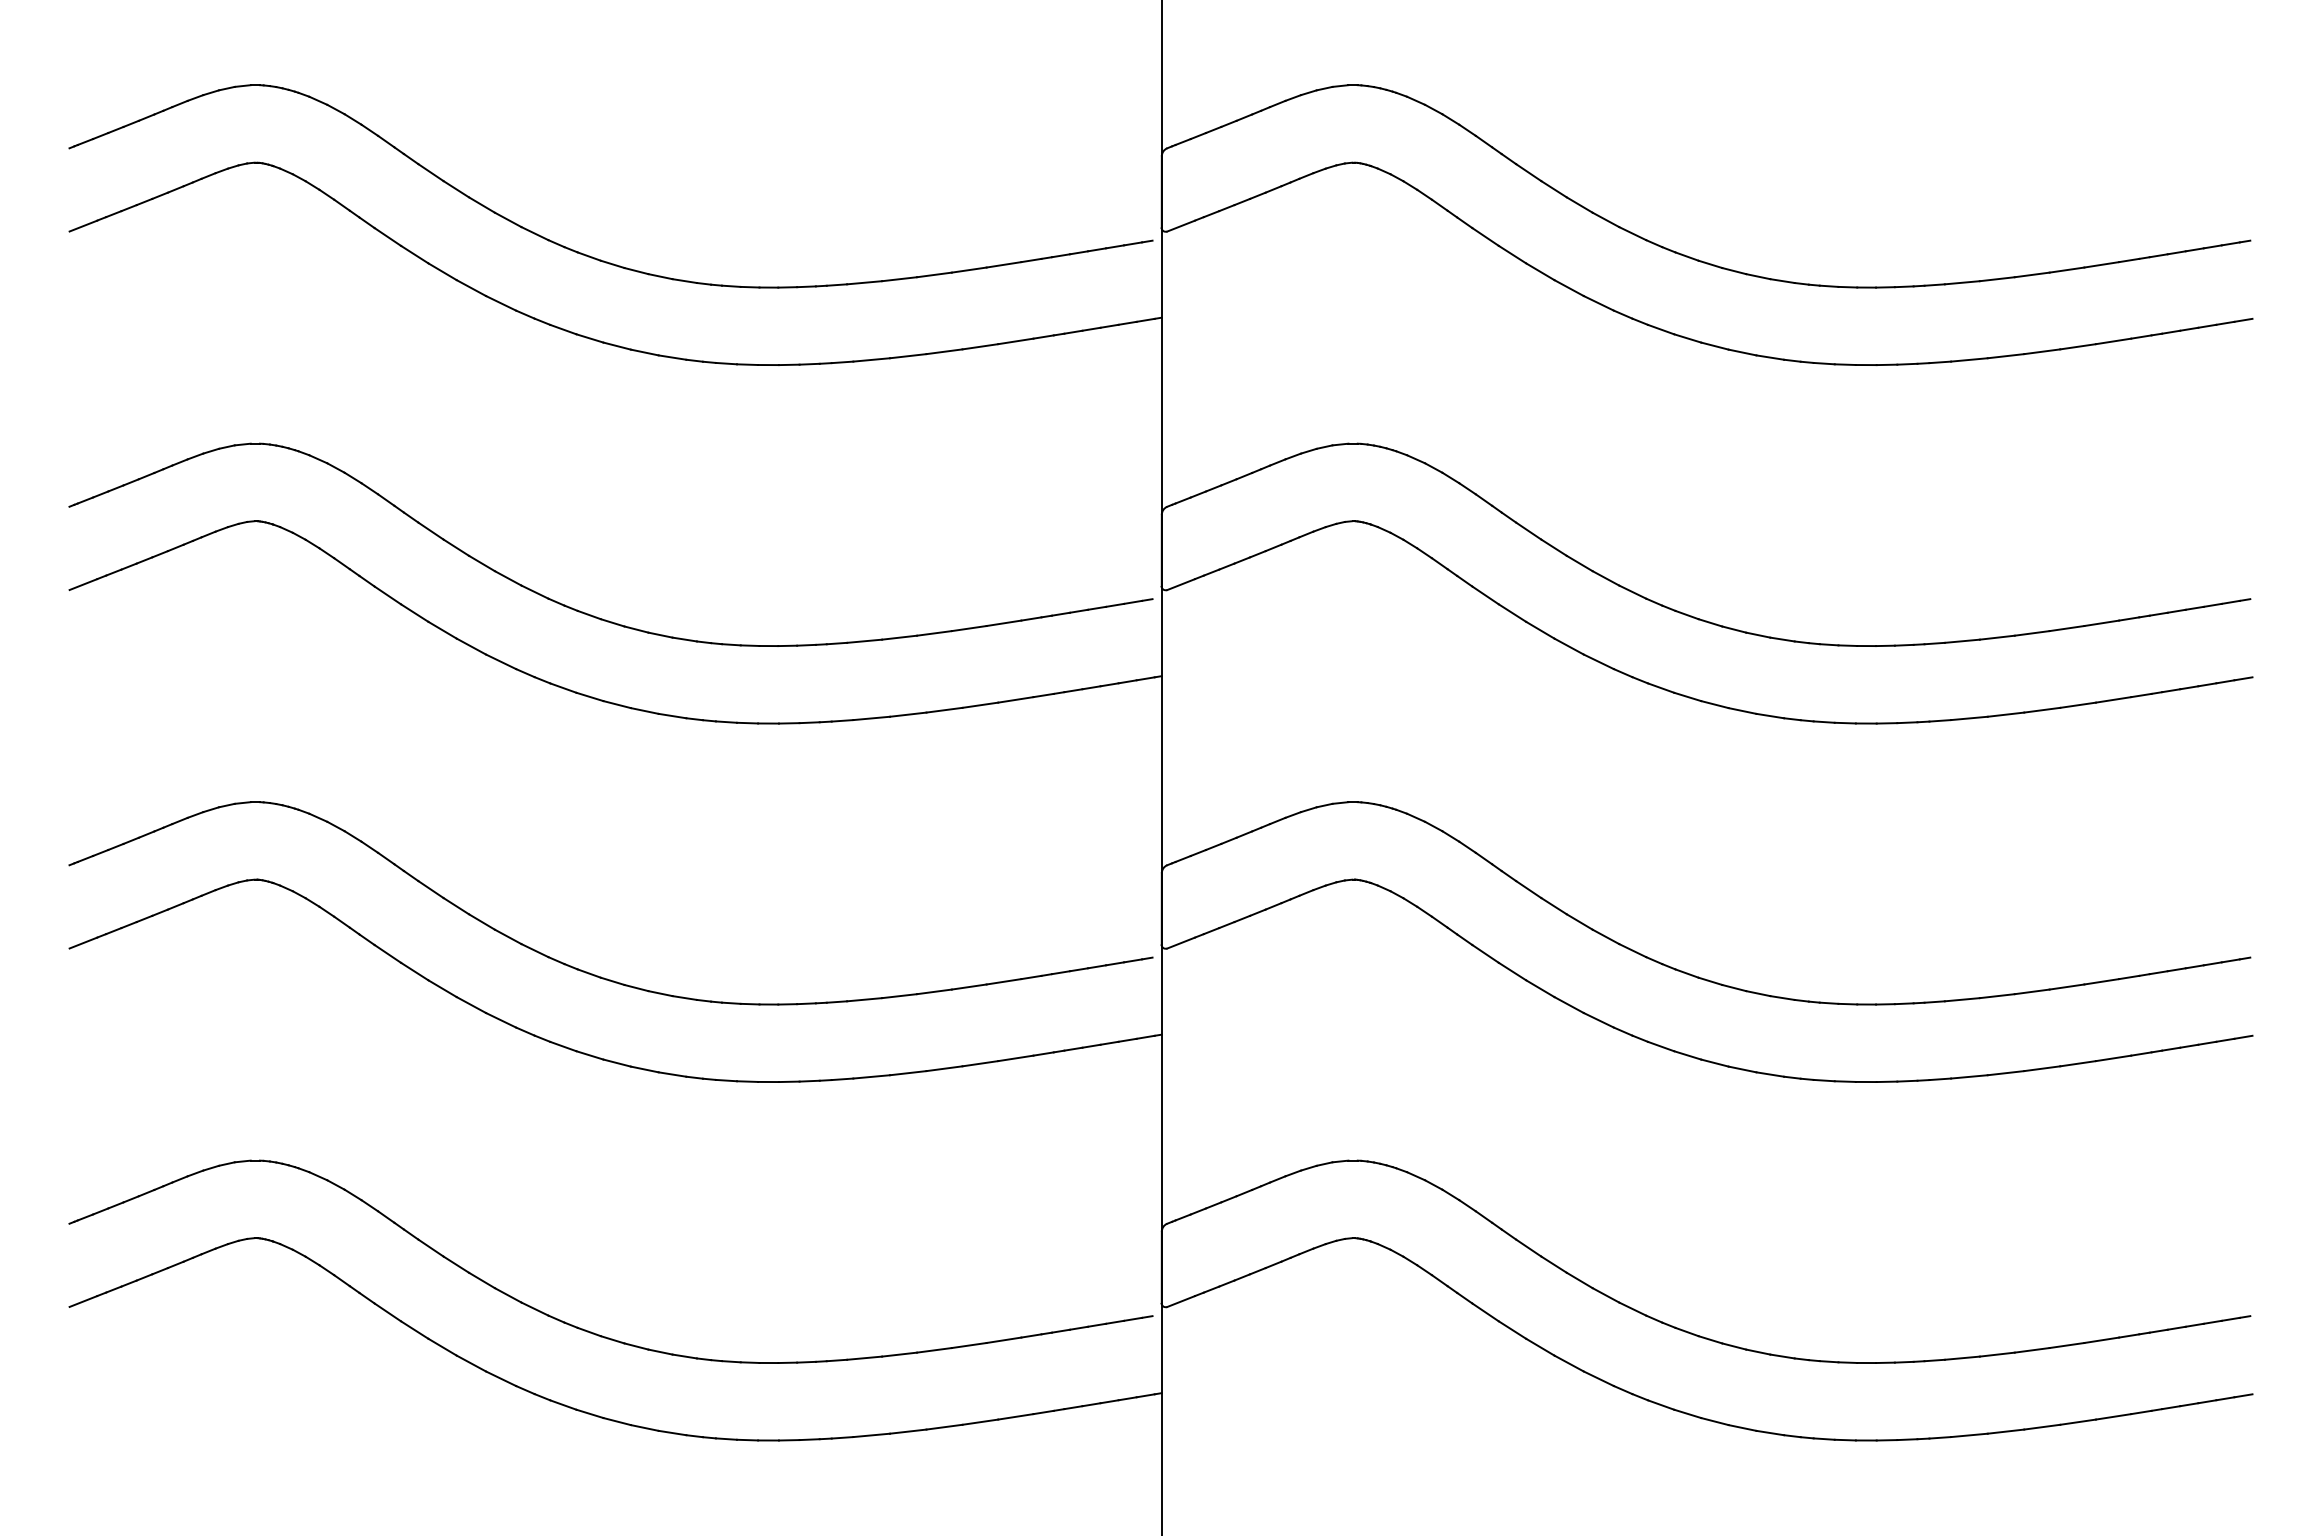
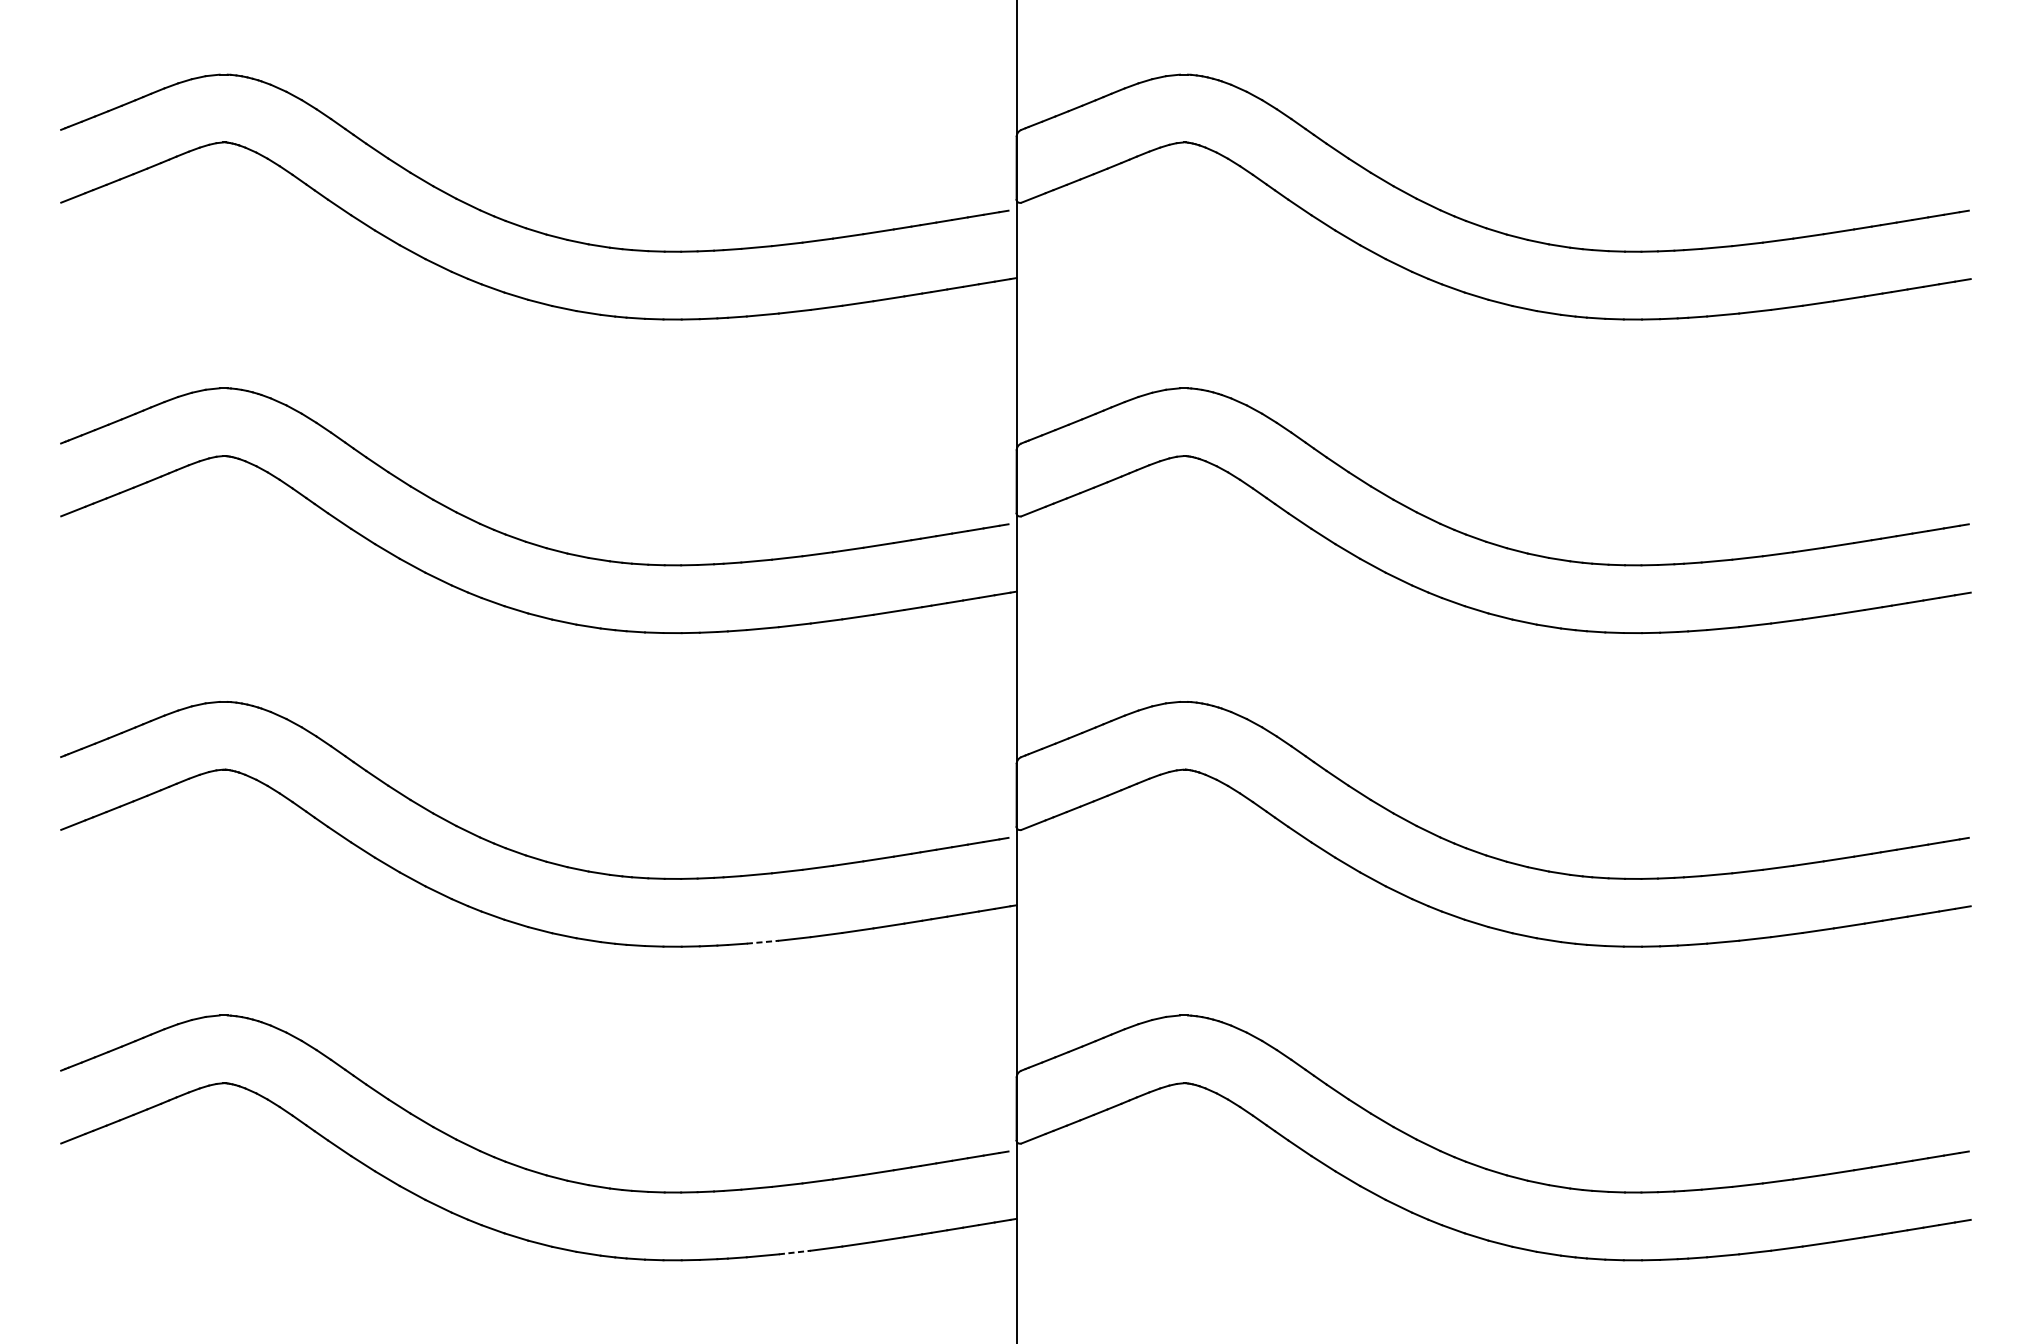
line: (872, 1076) -> (763, 941), solid -> dashed
line: (908, 1431) -> (795, 1252), solid -> dashed

